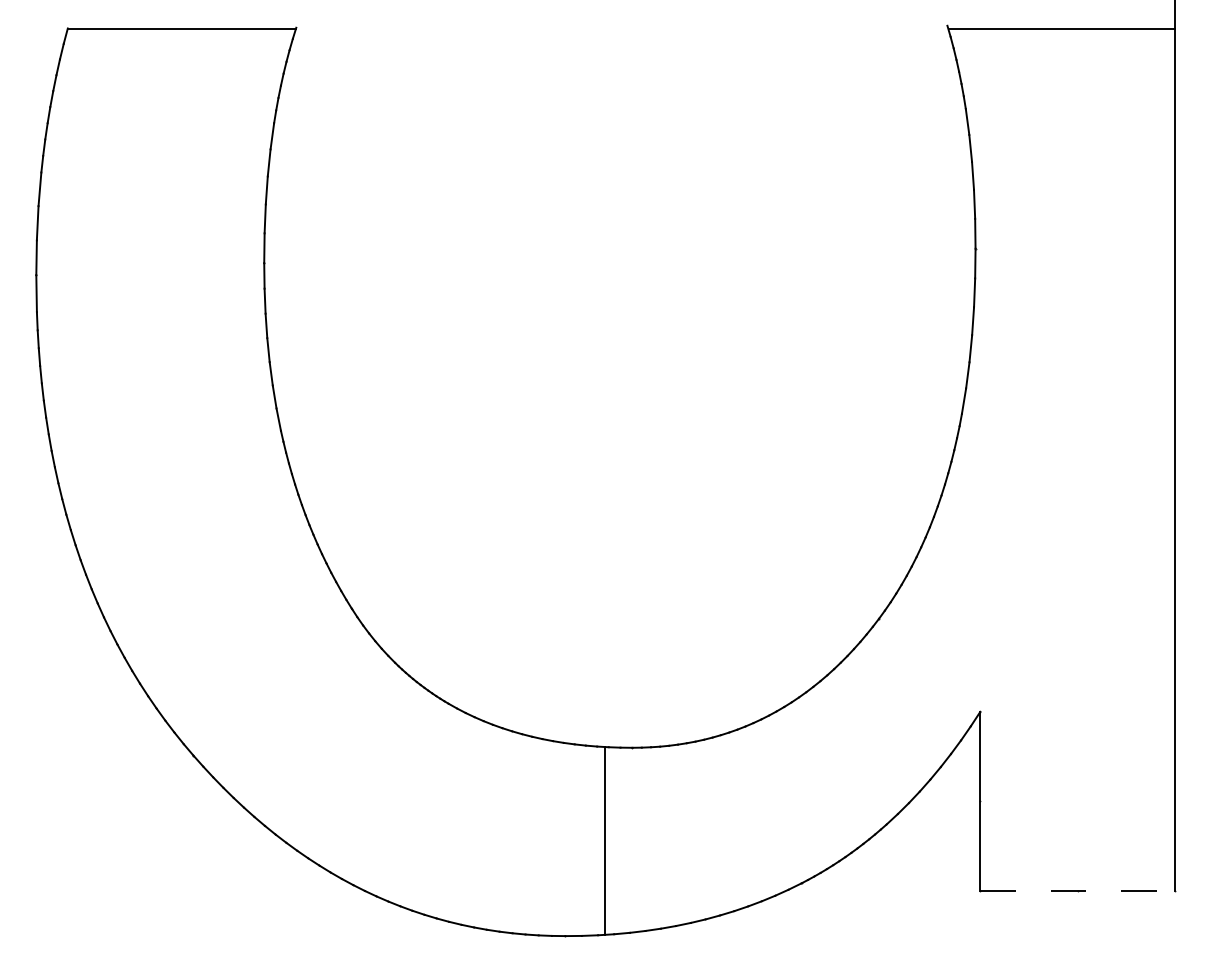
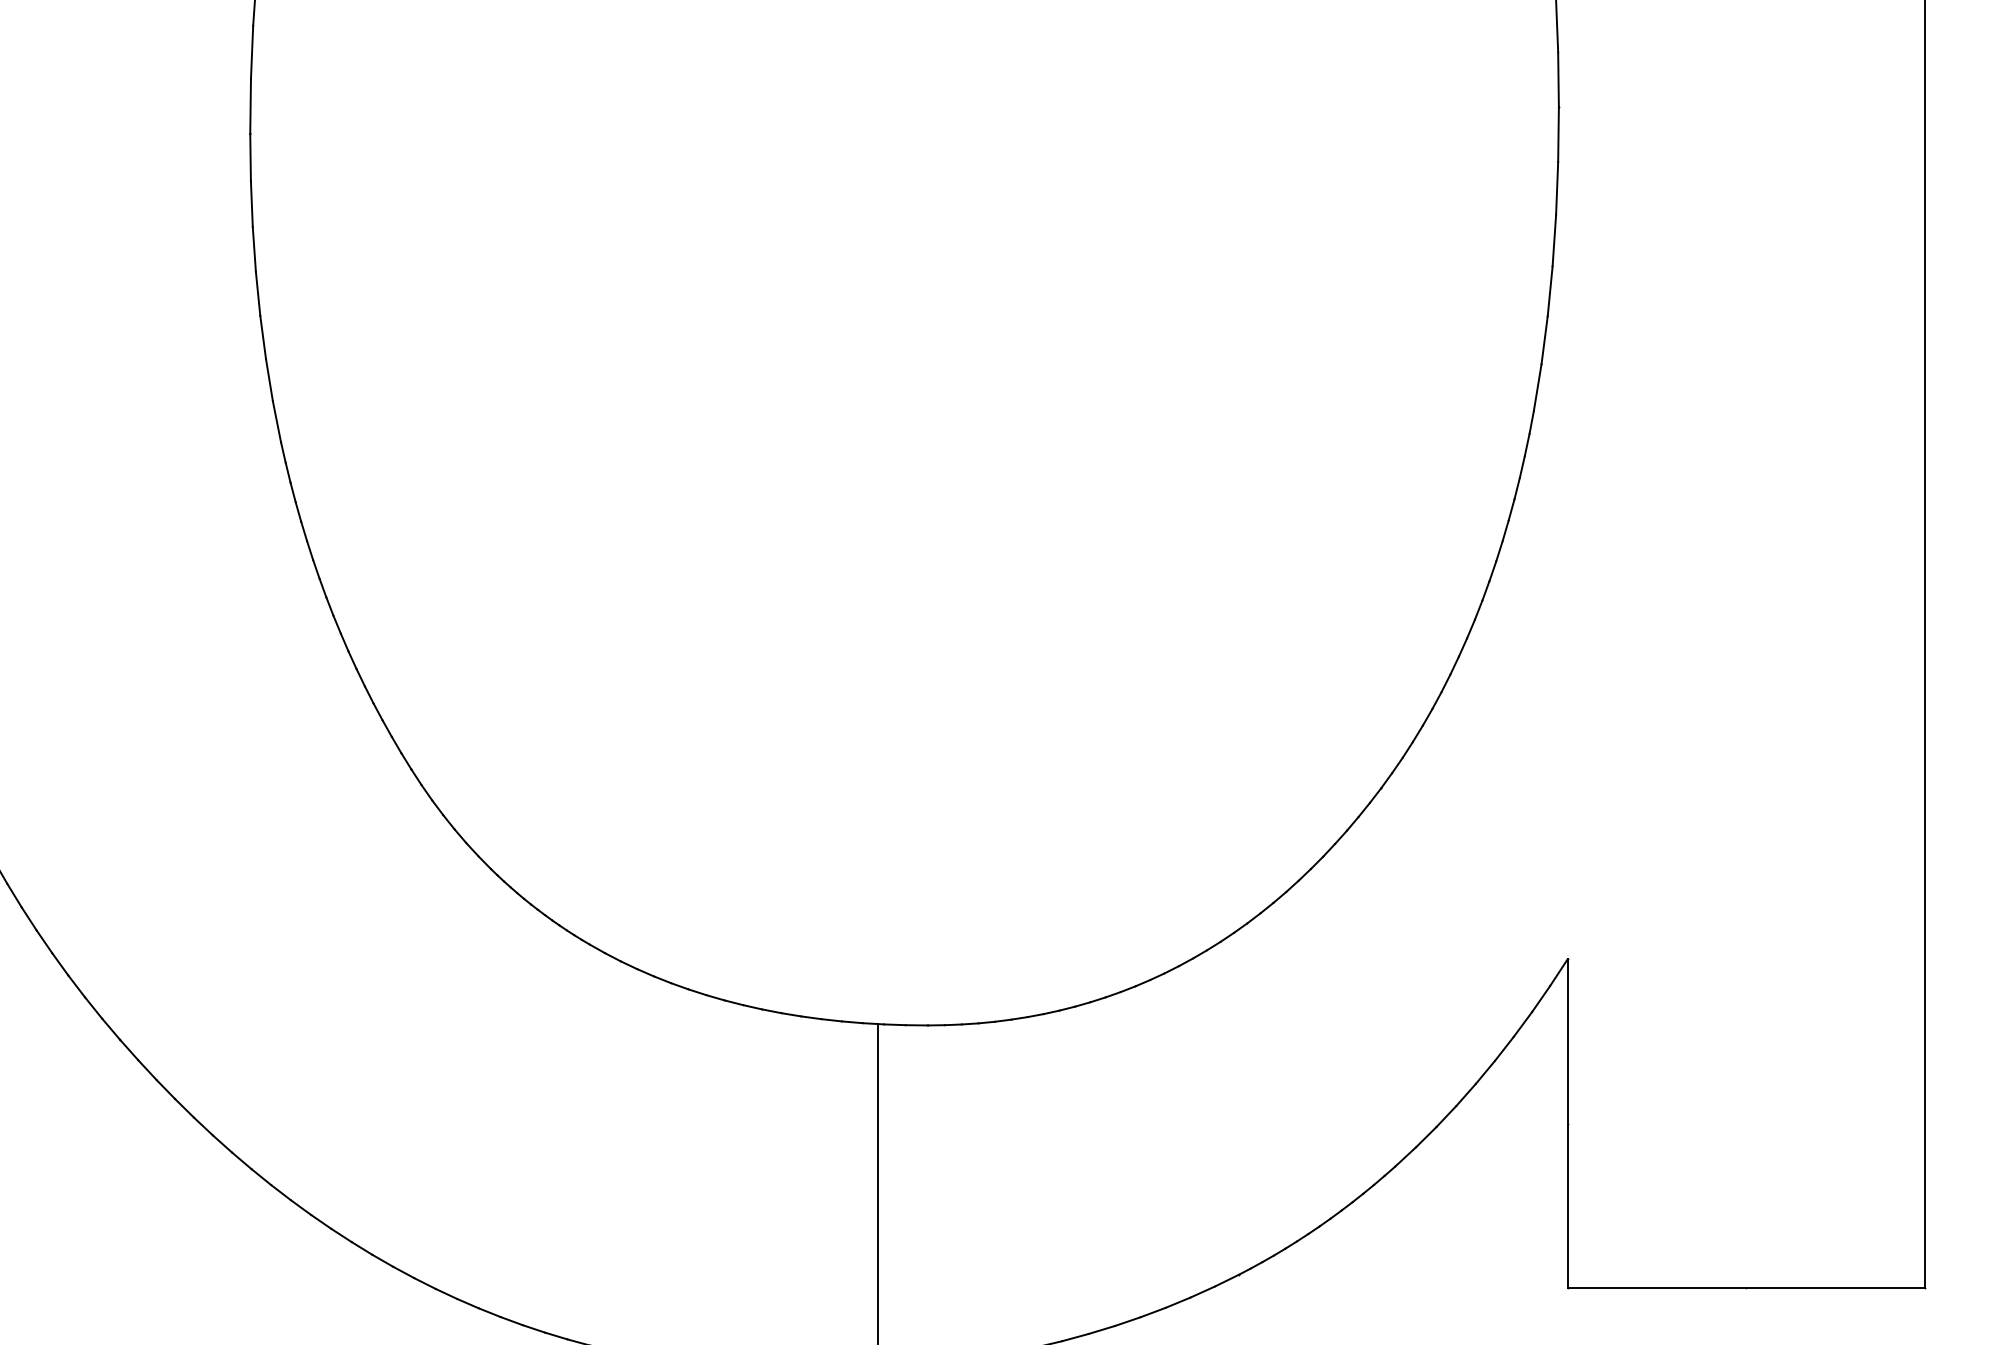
line: (1078, 890) -> (1748, 1287), dashed -> solid

